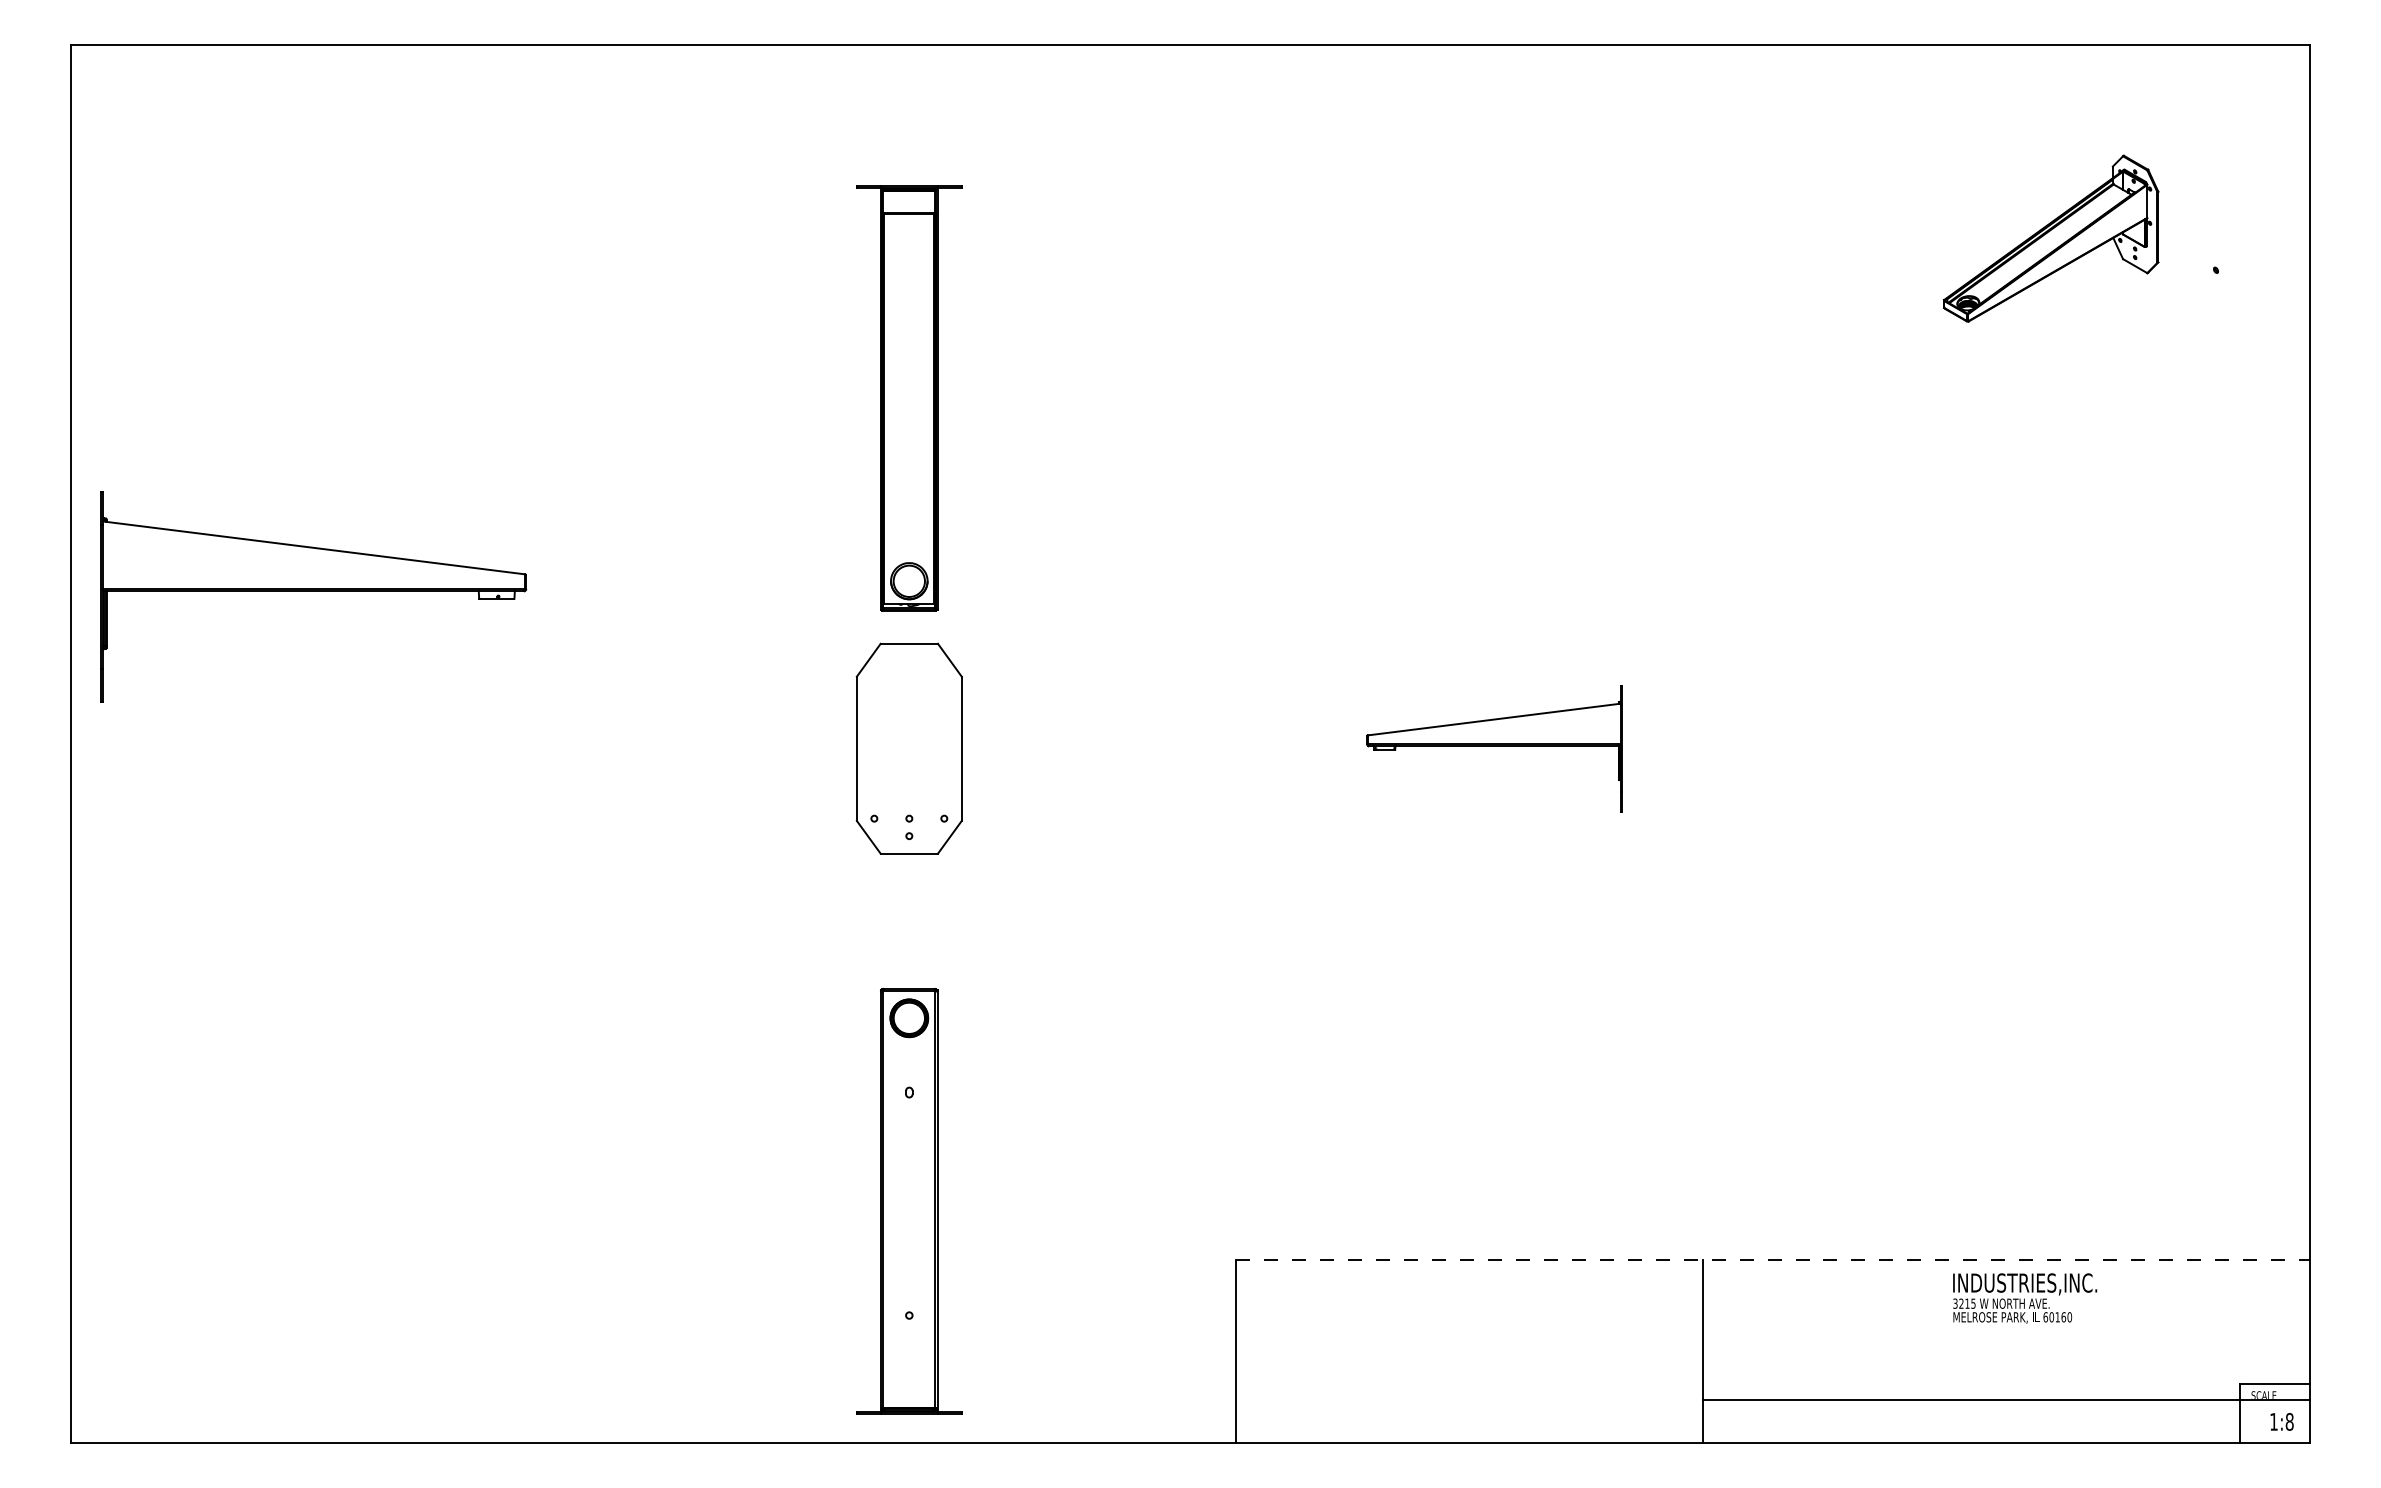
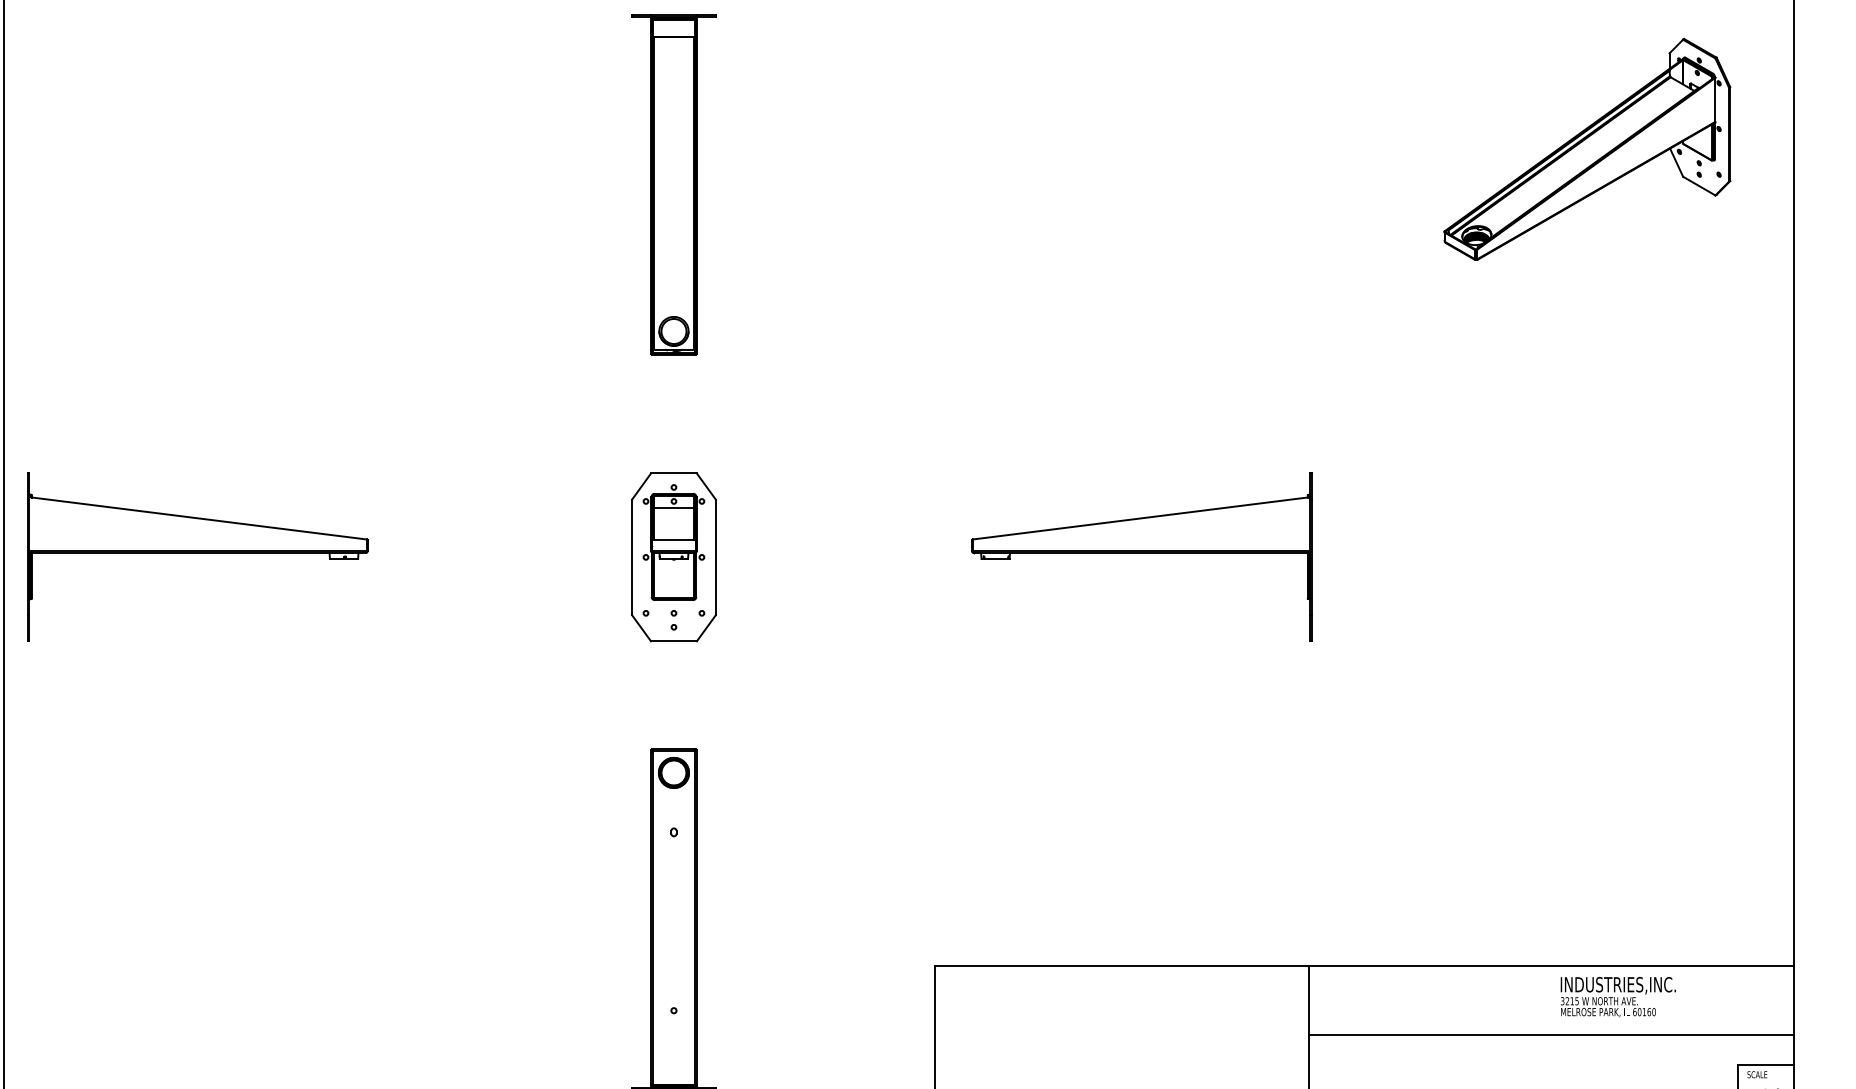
part: (2050, 238) -> (1586, 149), size x1.67
part: (909, 398) -> (674, 185), moved
part: (313, 596) -> (197, 557), moved
part: (909, 729) -> (674, 541), added
part: (1494, 748) -> (1141, 557), size x1.67
line: (1772, 1260) -> (1364, 966), dashed -> solid
text: (2025, 1298) -> (1618, 997), moved
line: (2006, 1399) -> (1551, 1034), moved

